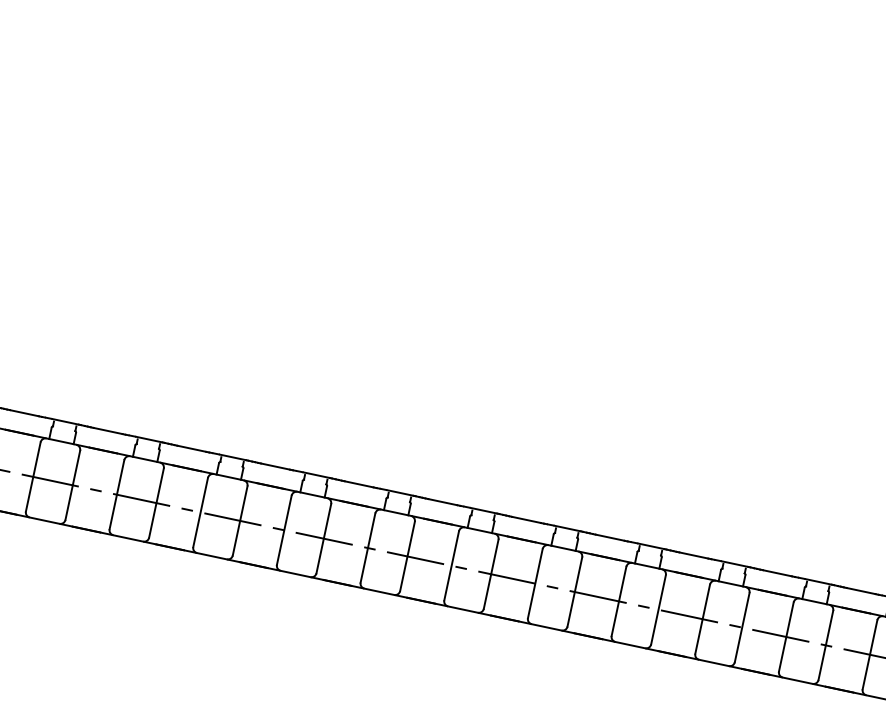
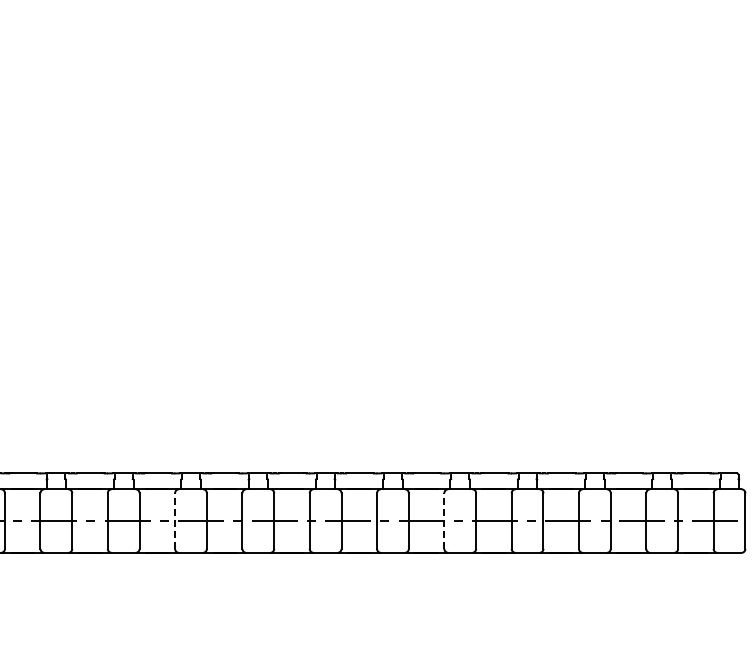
line: (201, 513) -> (175, 521), solid -> dashed
line: (535, 584) -> (444, 521), solid -> dashed

